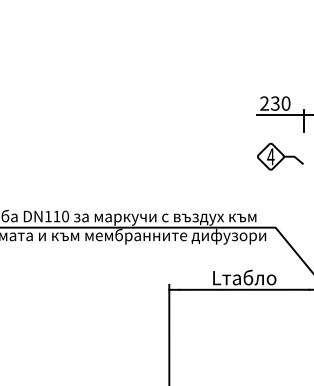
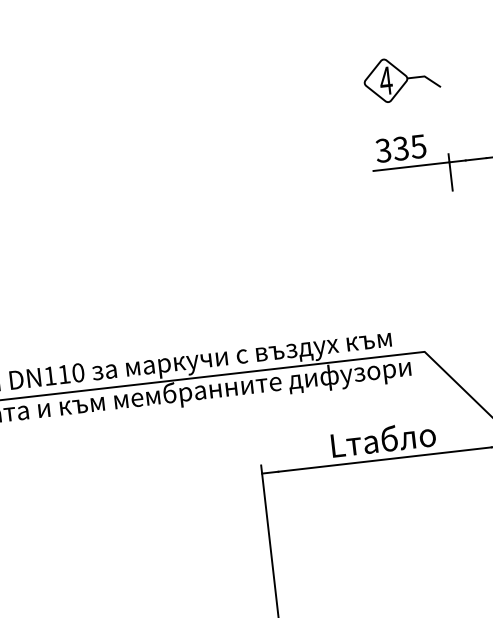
text: (275, 103) -> (401, 148), 230 -> 335
part: (280, 156) -> (401, 78), moved

